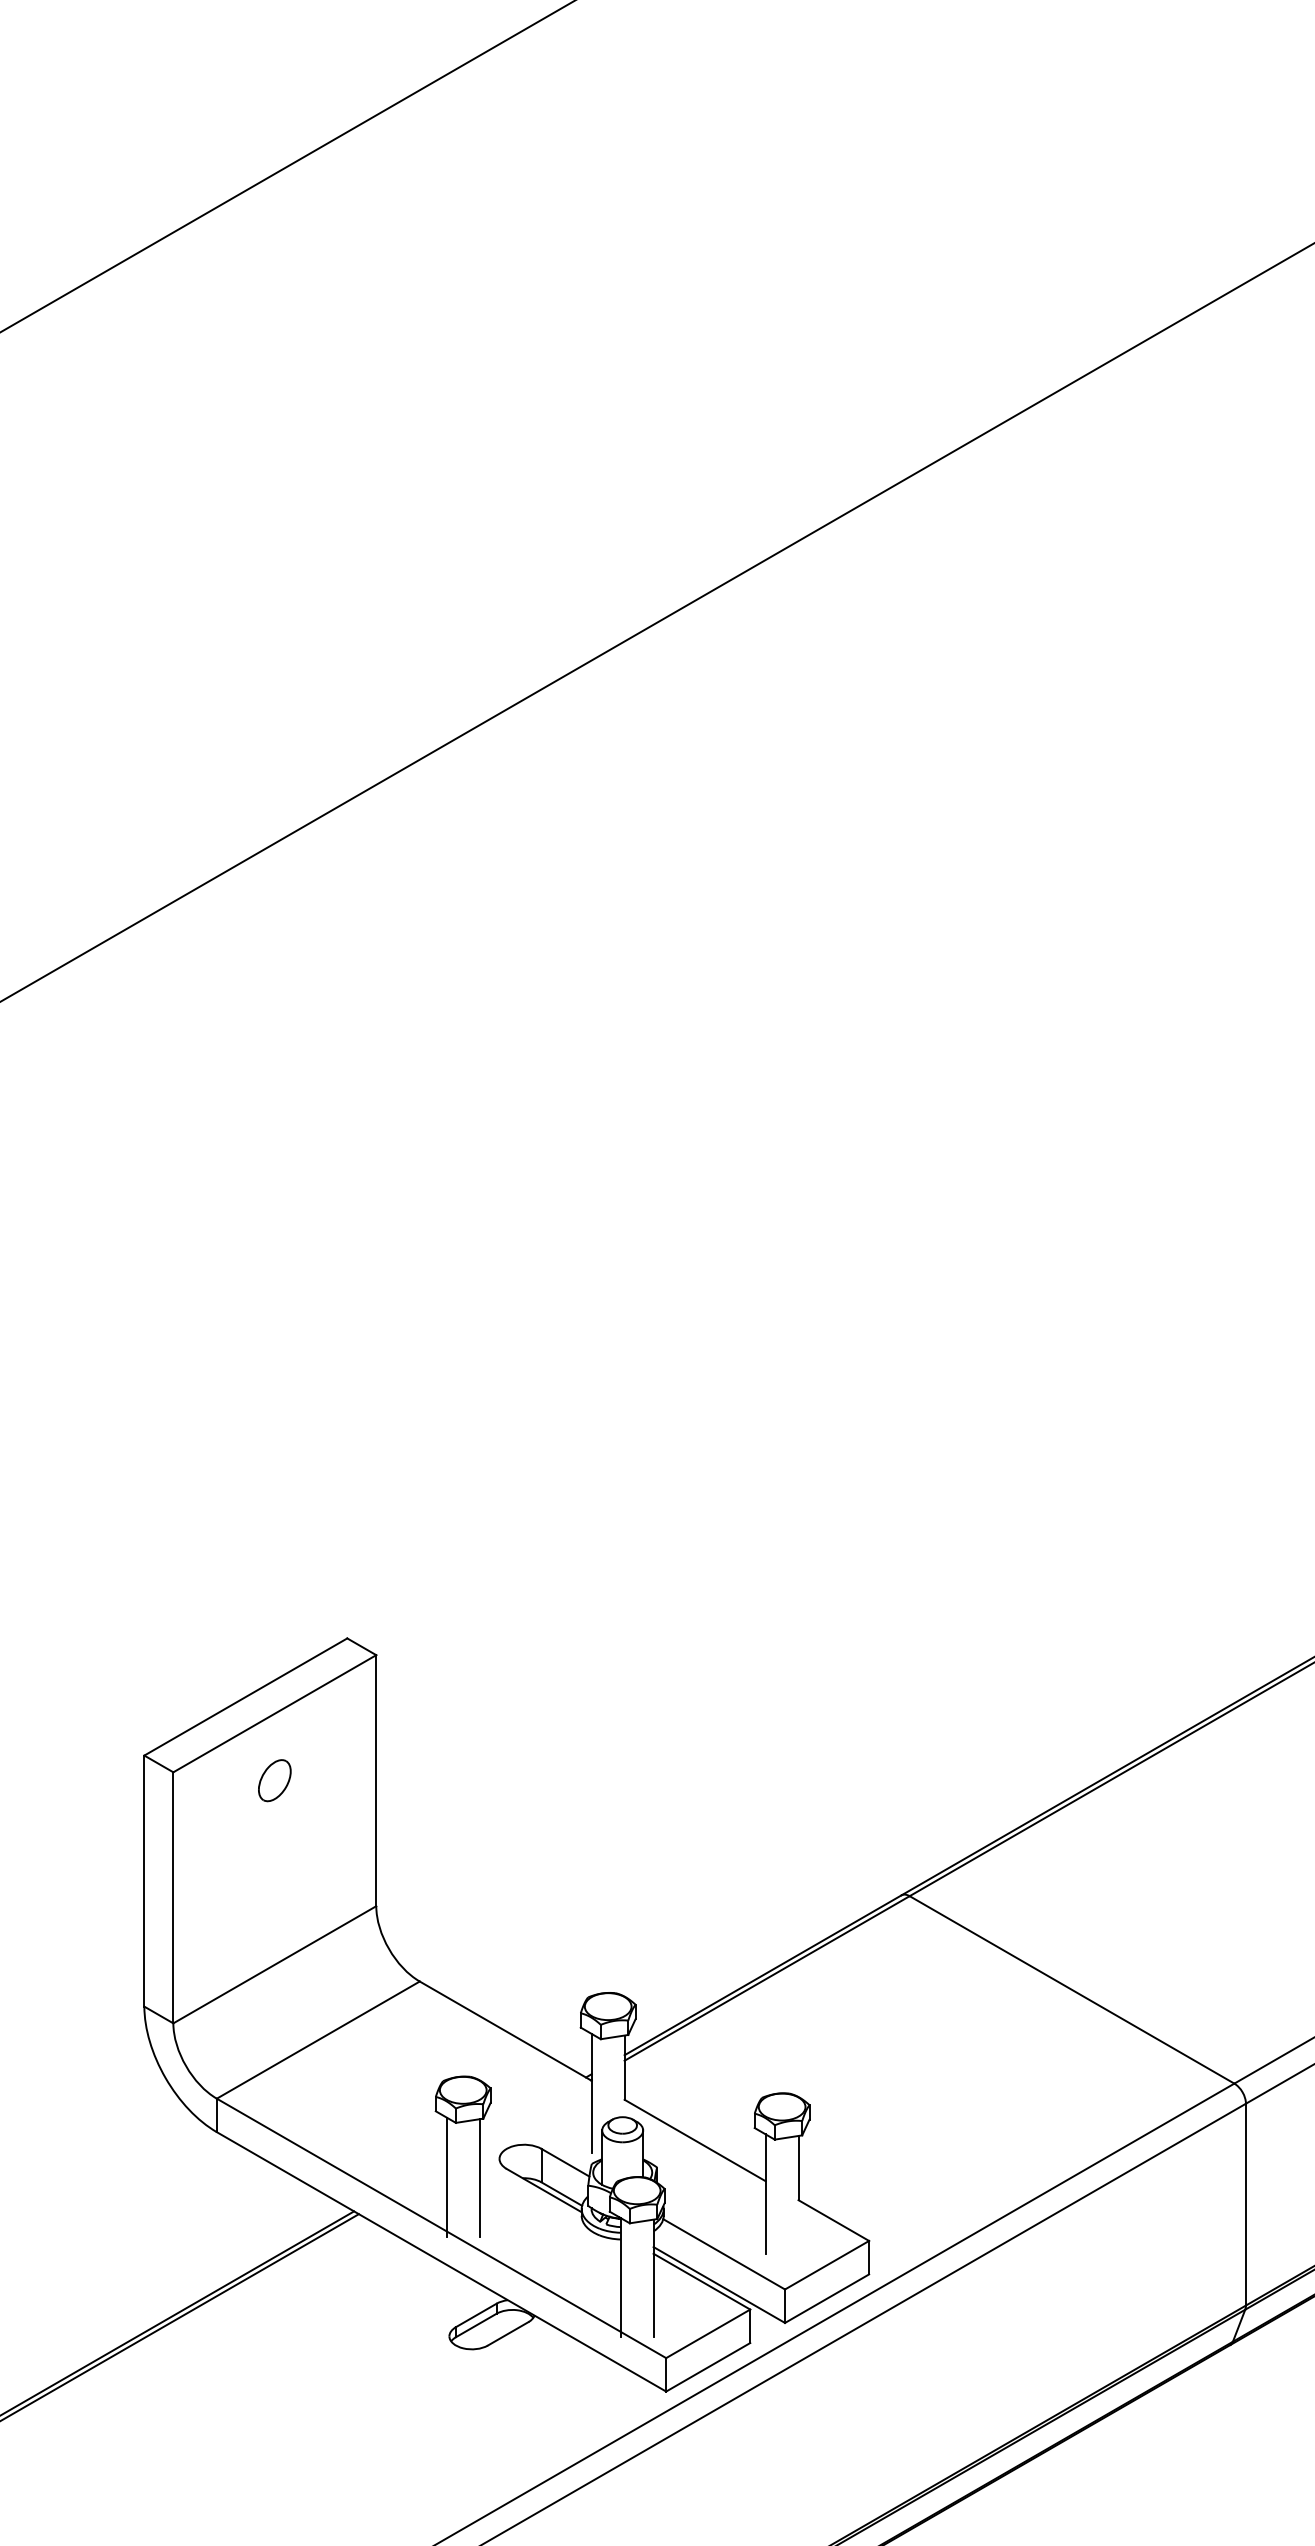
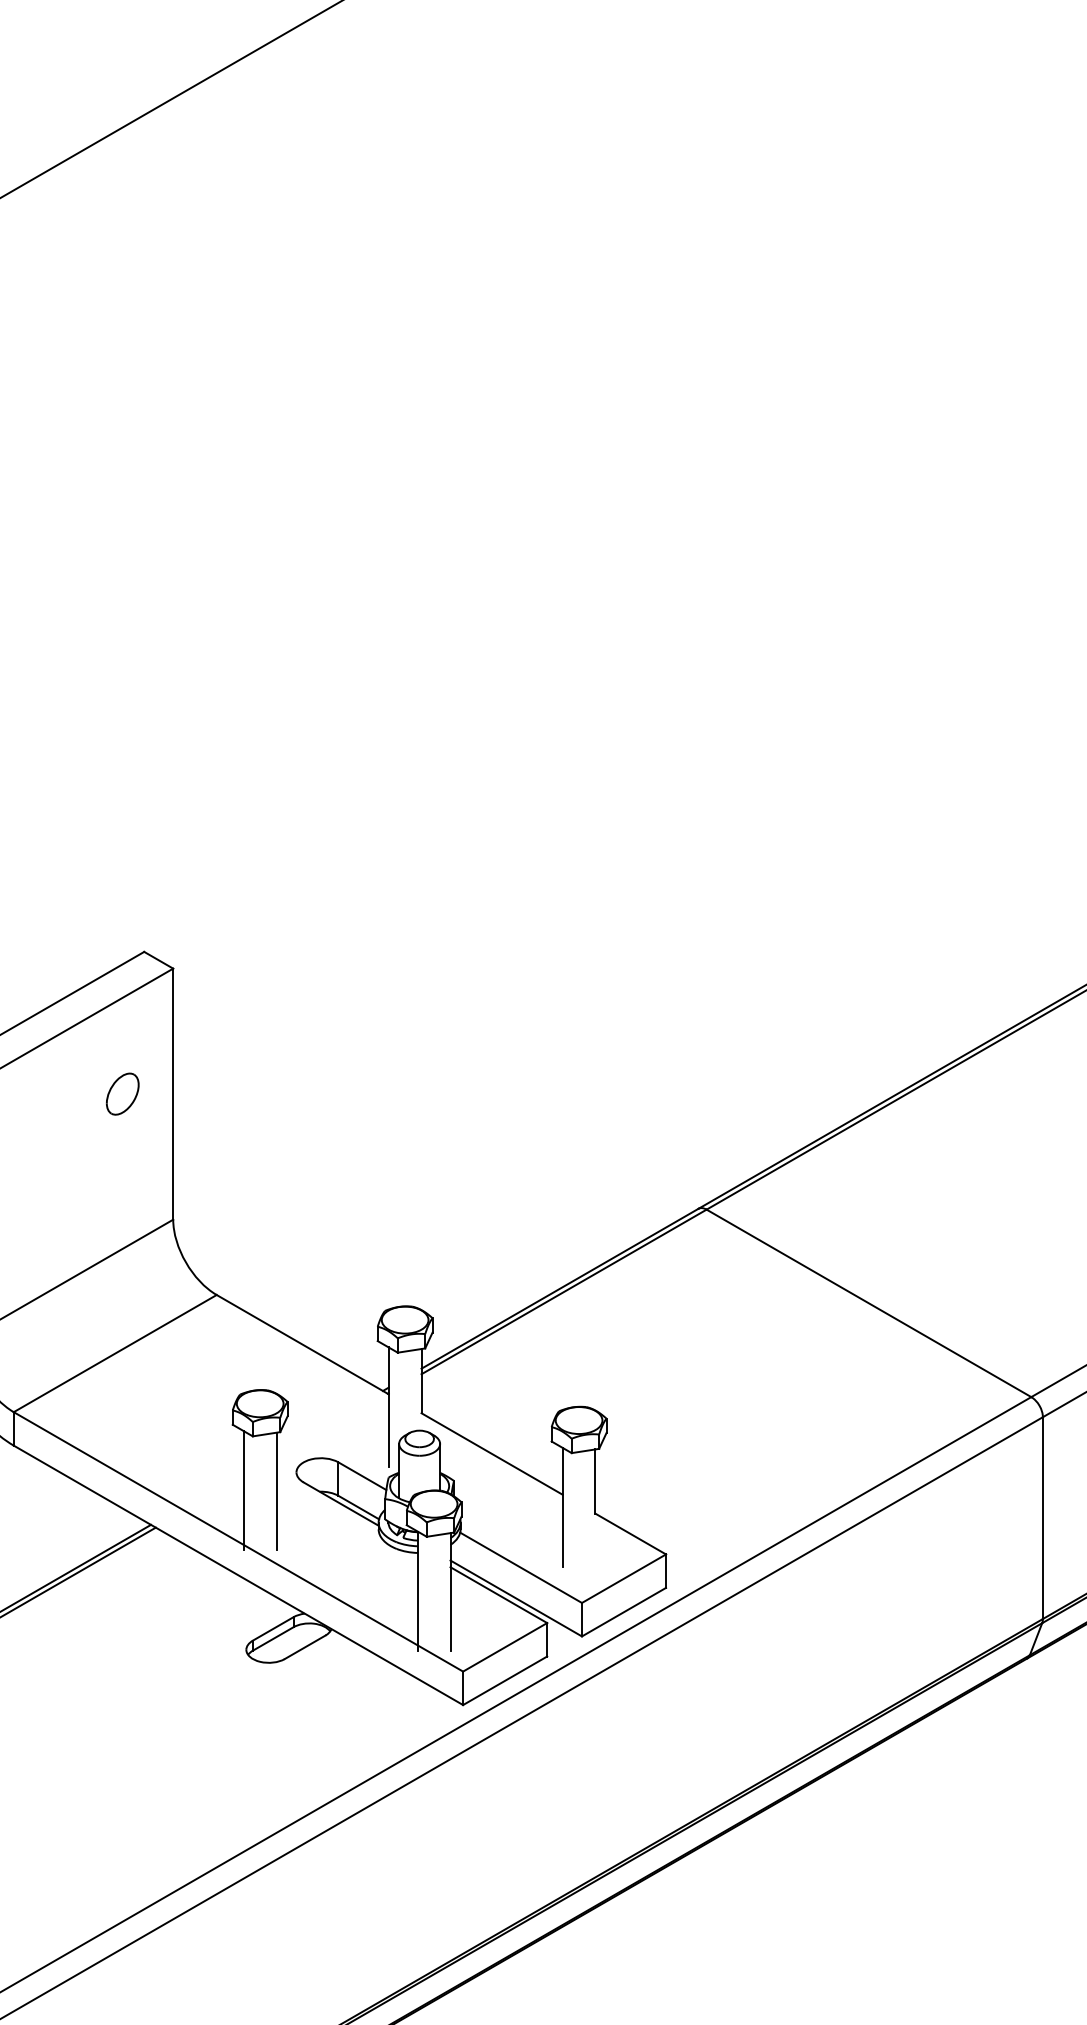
part: (274, 1780) -> (122, 1093), moved

